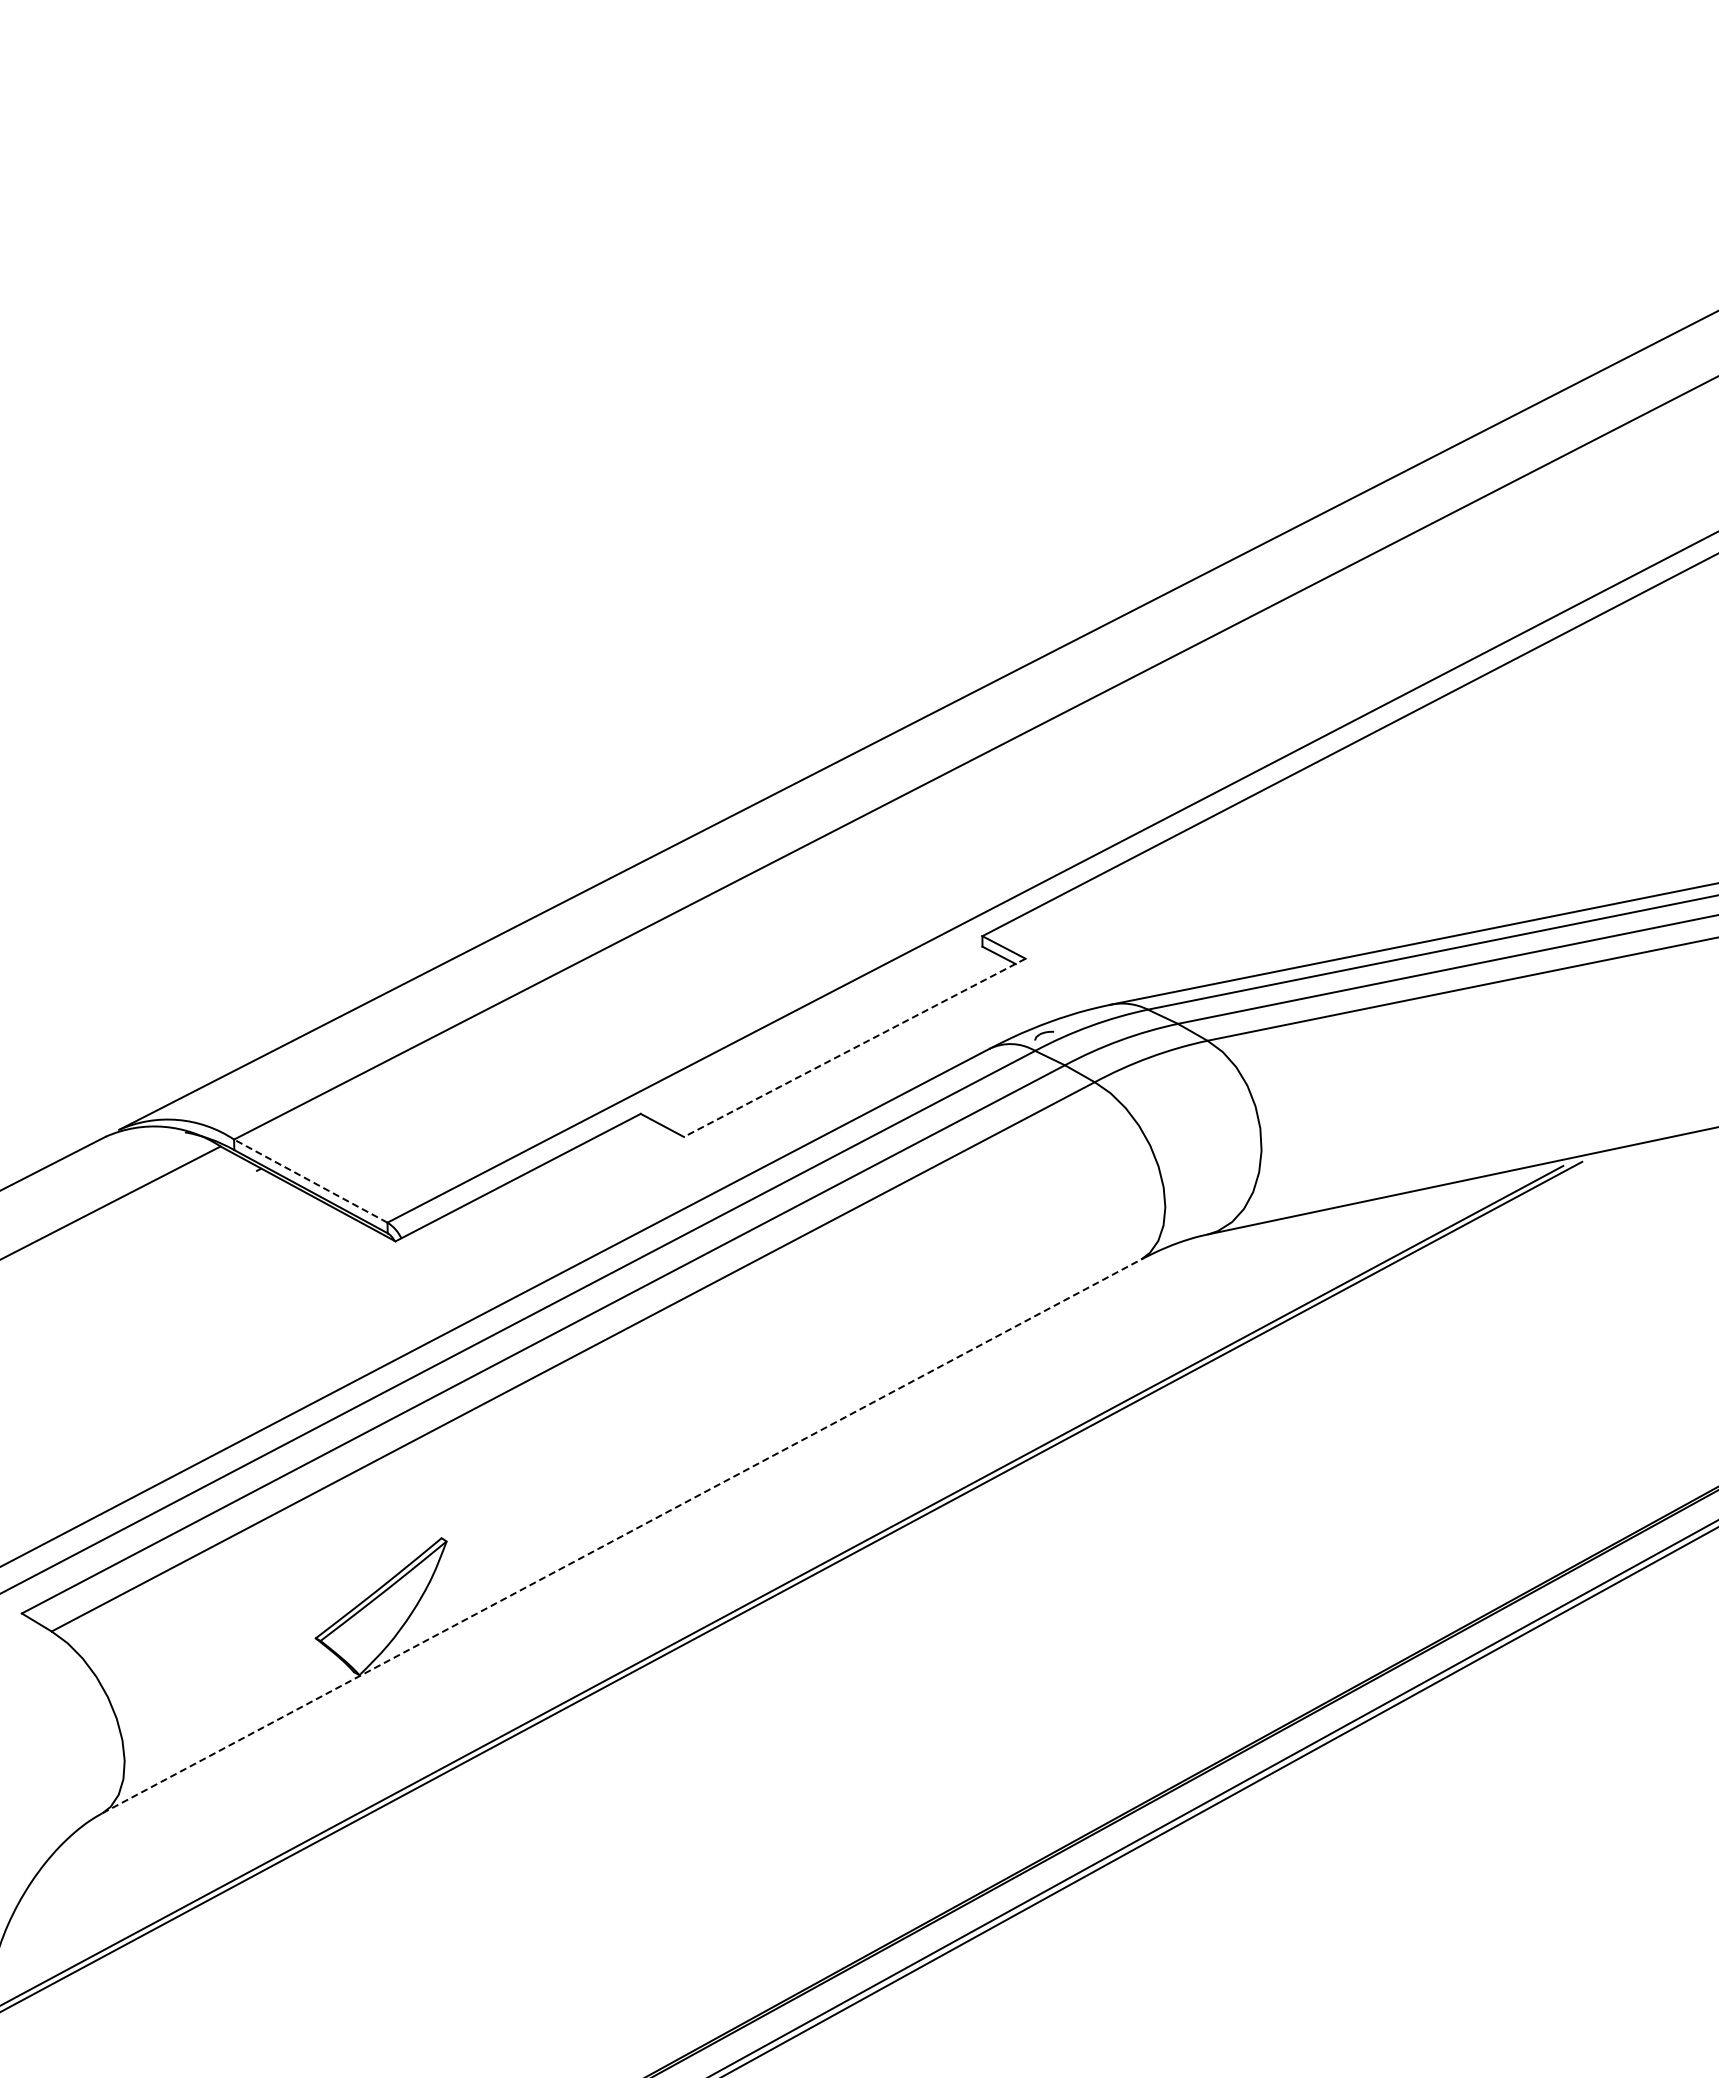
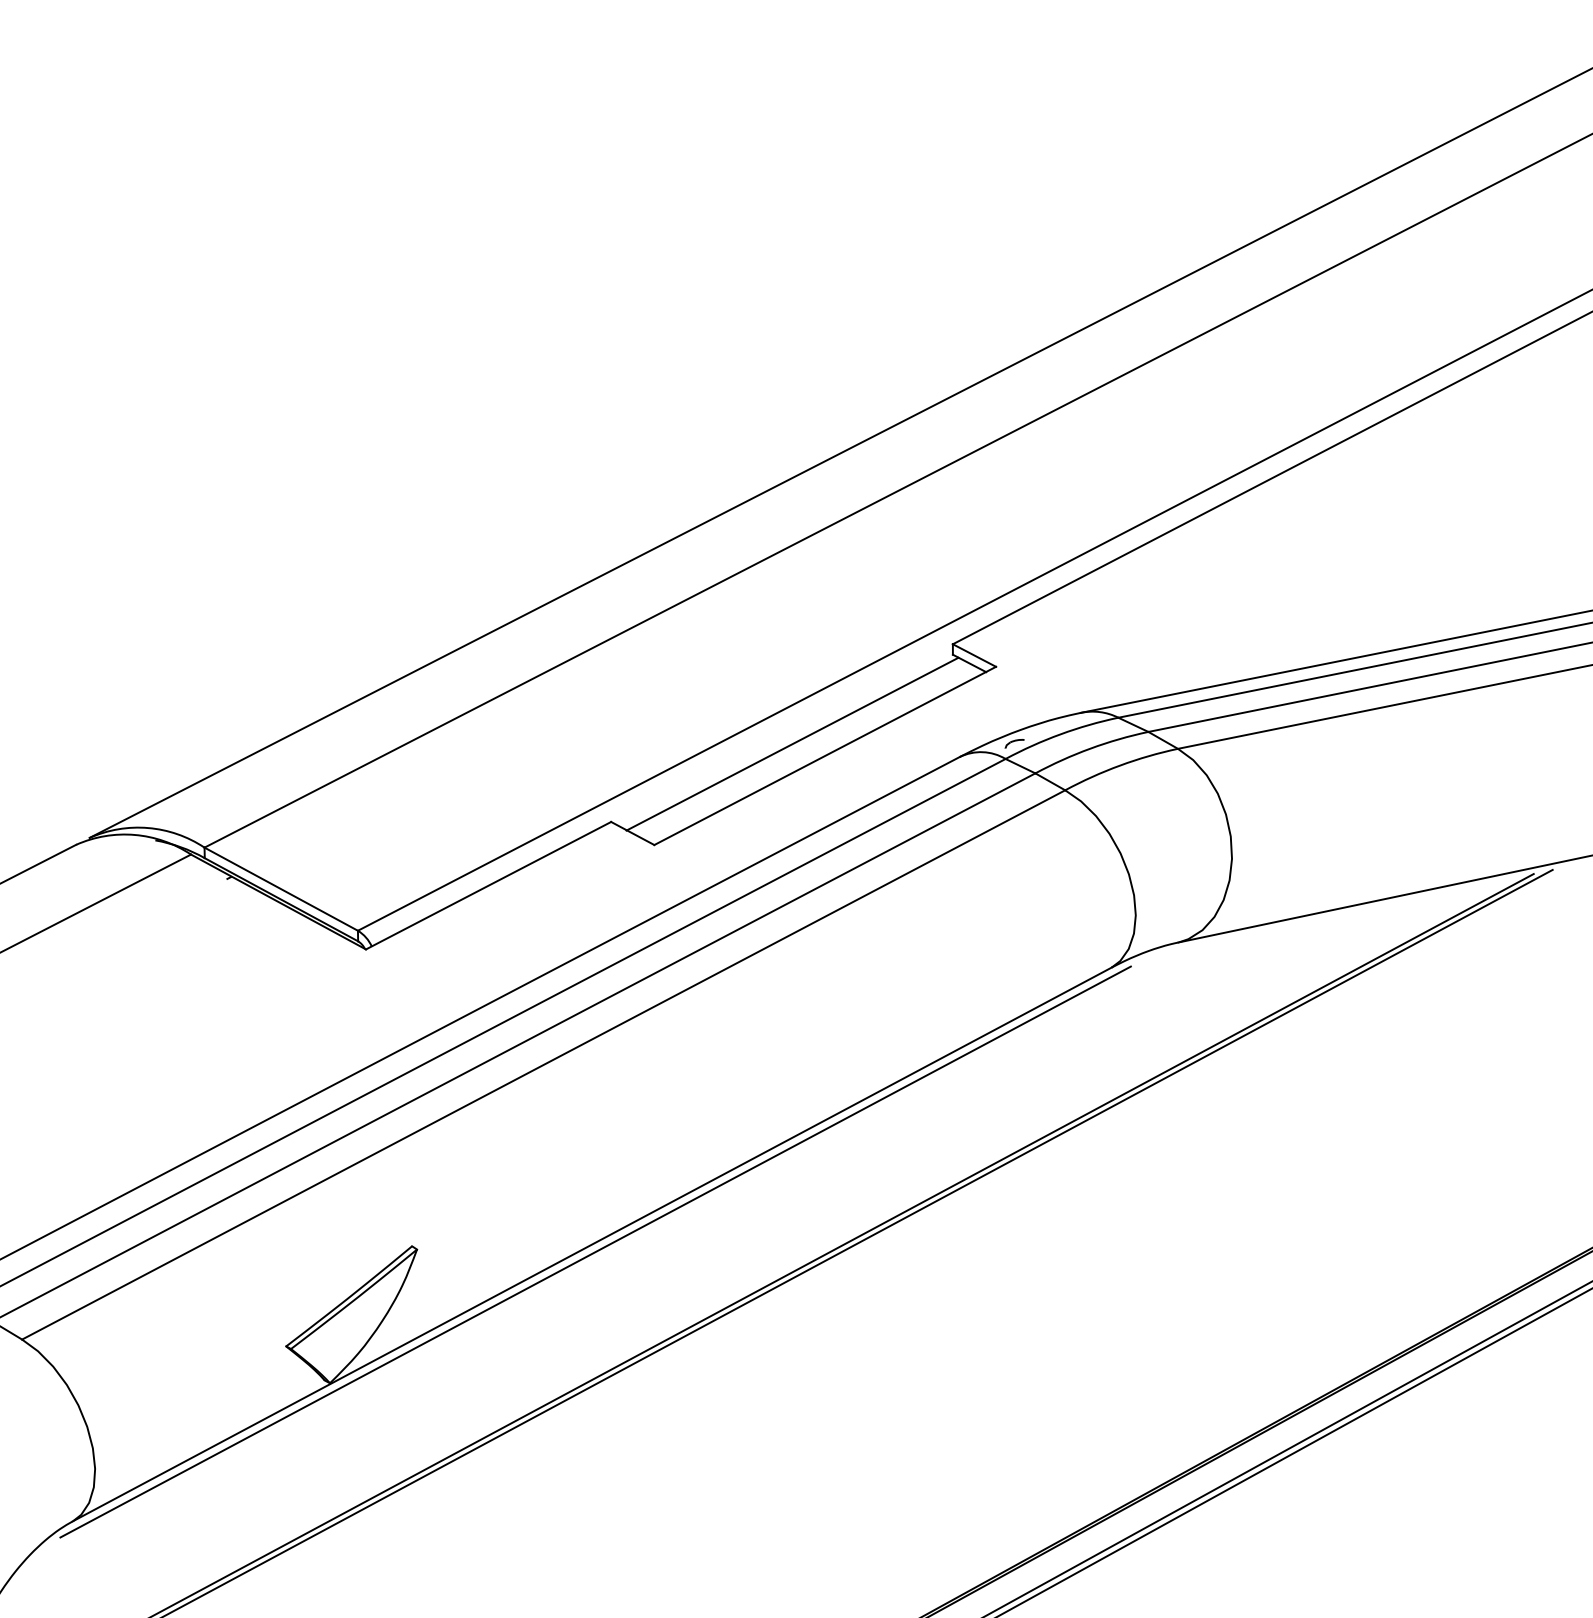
line: (821, 1035) -> (791, 743), added
line: (854, 1047) -> (824, 755), dashed -> solid
line: (310, 1180) -> (280, 888), dashed -> solid
line: (621, 1536) -> (591, 1244), dashed -> solid
line: (625, 1543) -> (595, 1251), added

